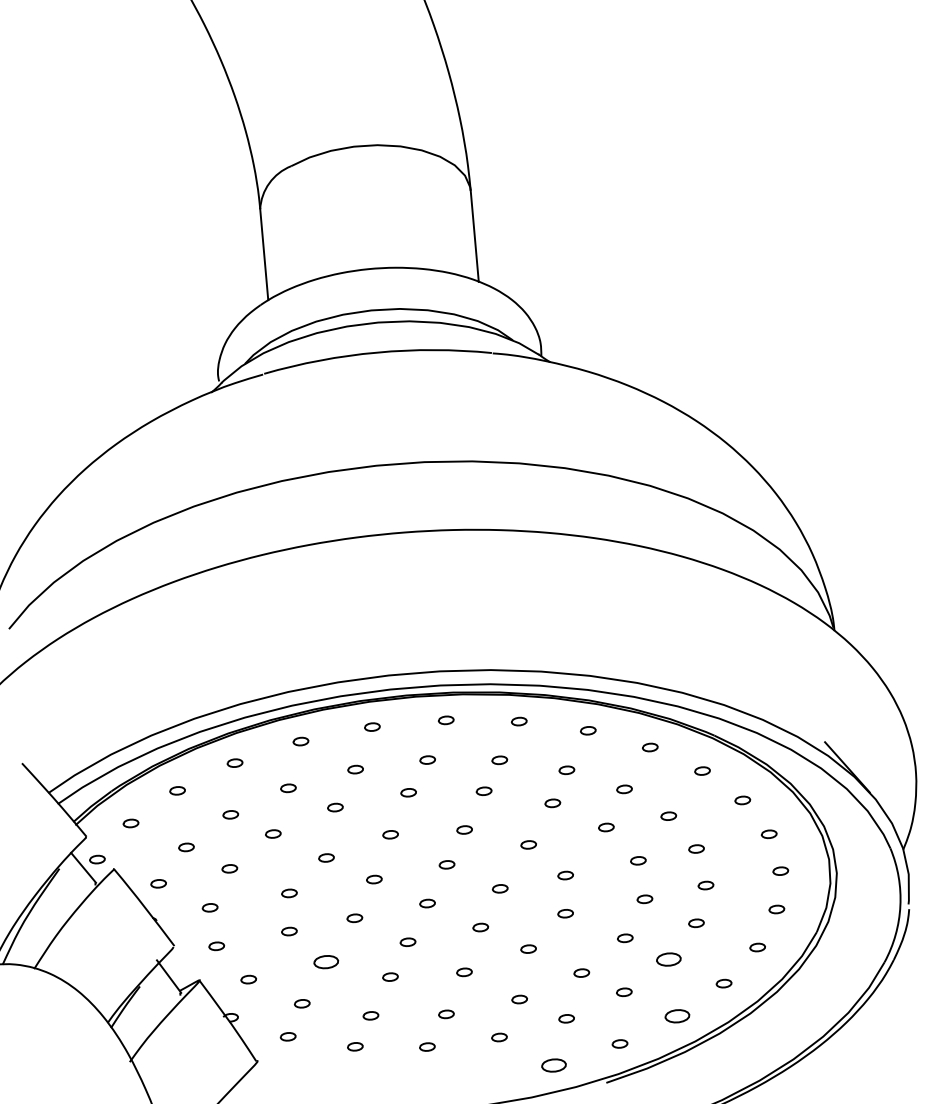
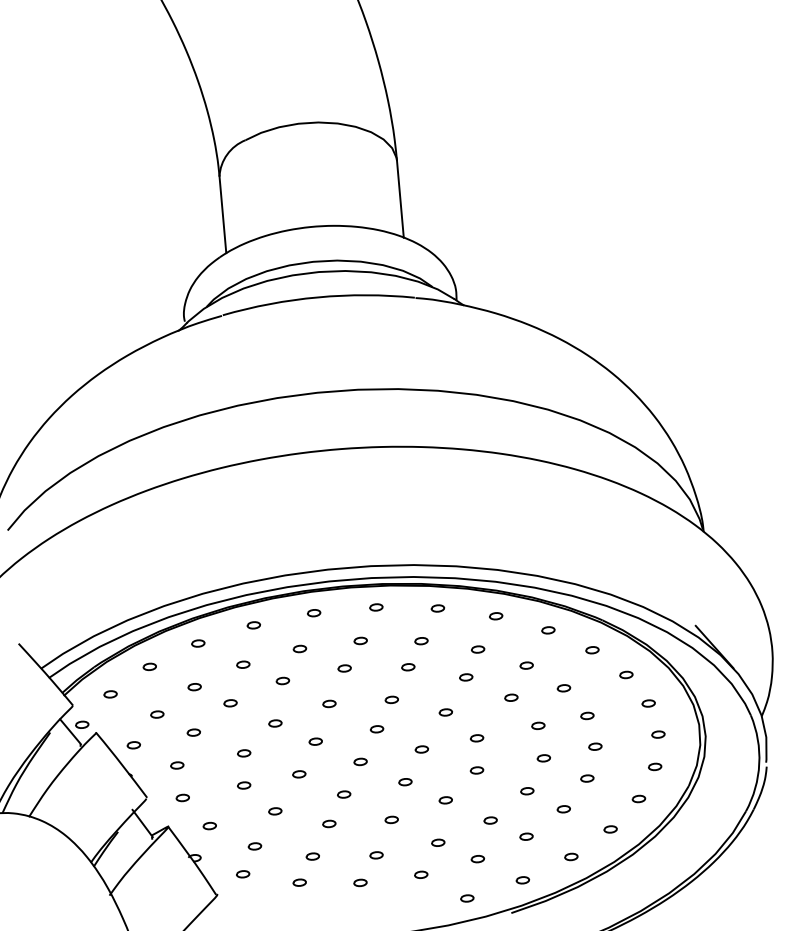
part: (668, 959) -> (563, 809), size x0.62
part: (326, 962) -> (275, 811), size x0.62
part: (677, 1015) -> (571, 856), size x0.62
part: (554, 1065) -> (467, 898), size x0.62

